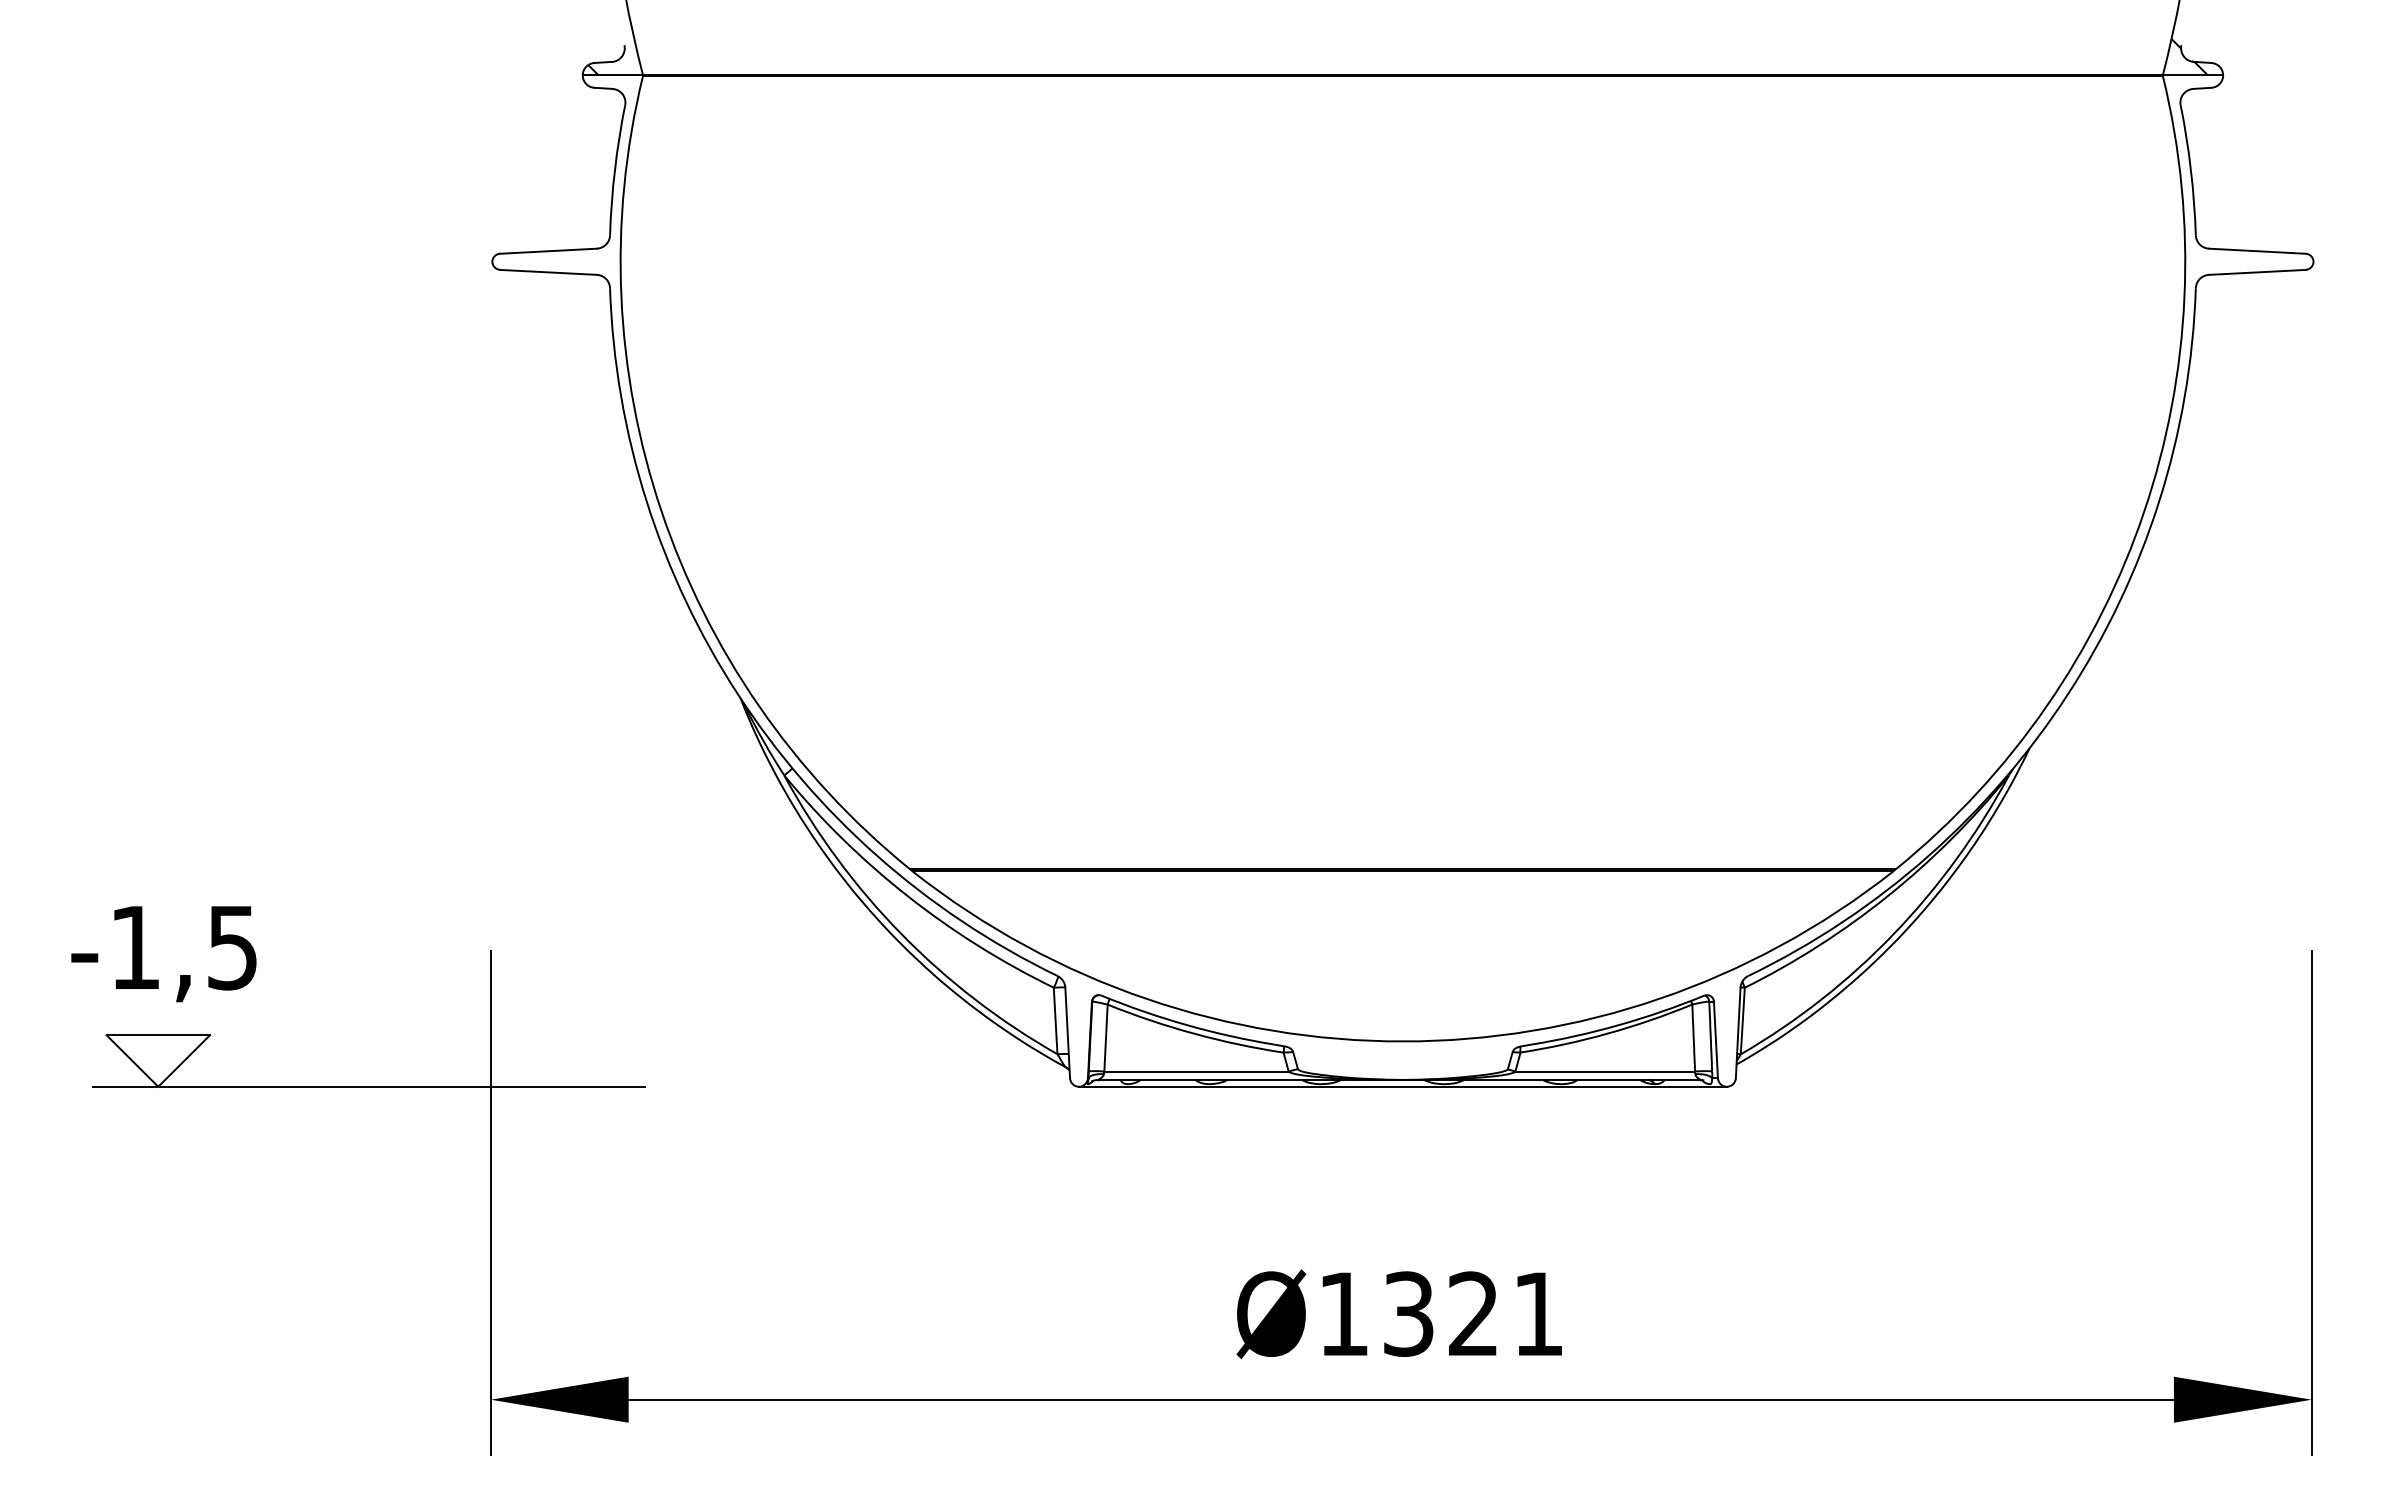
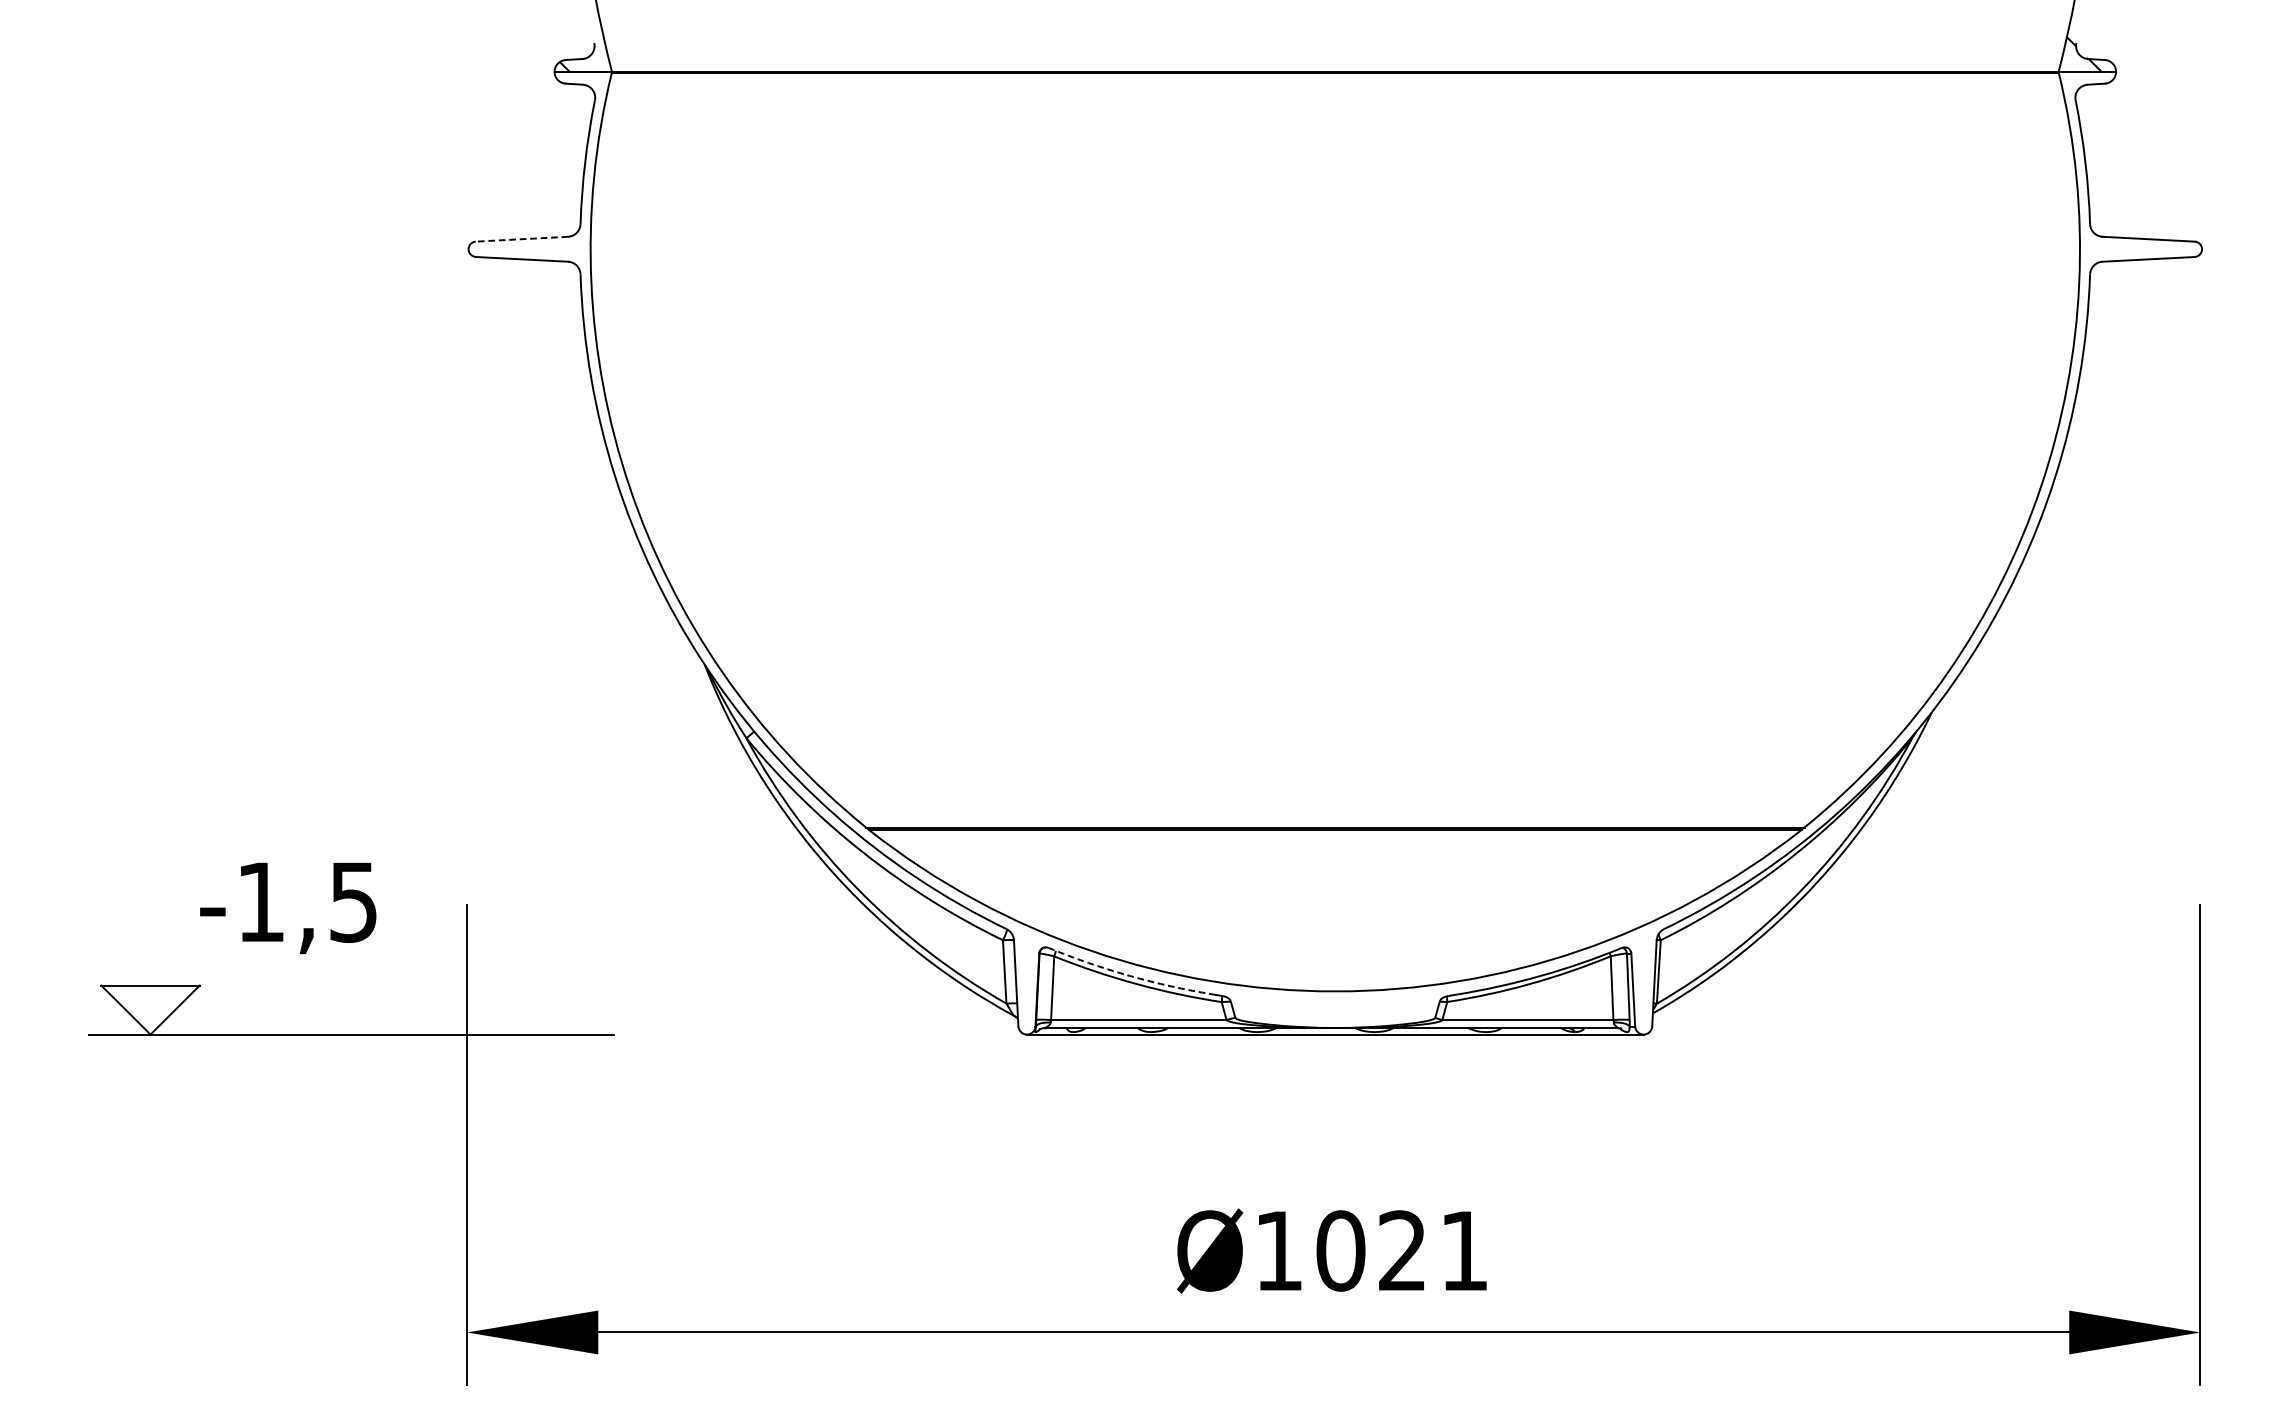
line: (548, 251) -> (521, 239), solid -> dashed
text: (163, 954) -> (287, 908), moved
arc: (1186, 1025) -> (1129, 976), solid -> dashed
text: (1408, 1313) -> (1340, 1250), Ø1321 -> Ø1021

